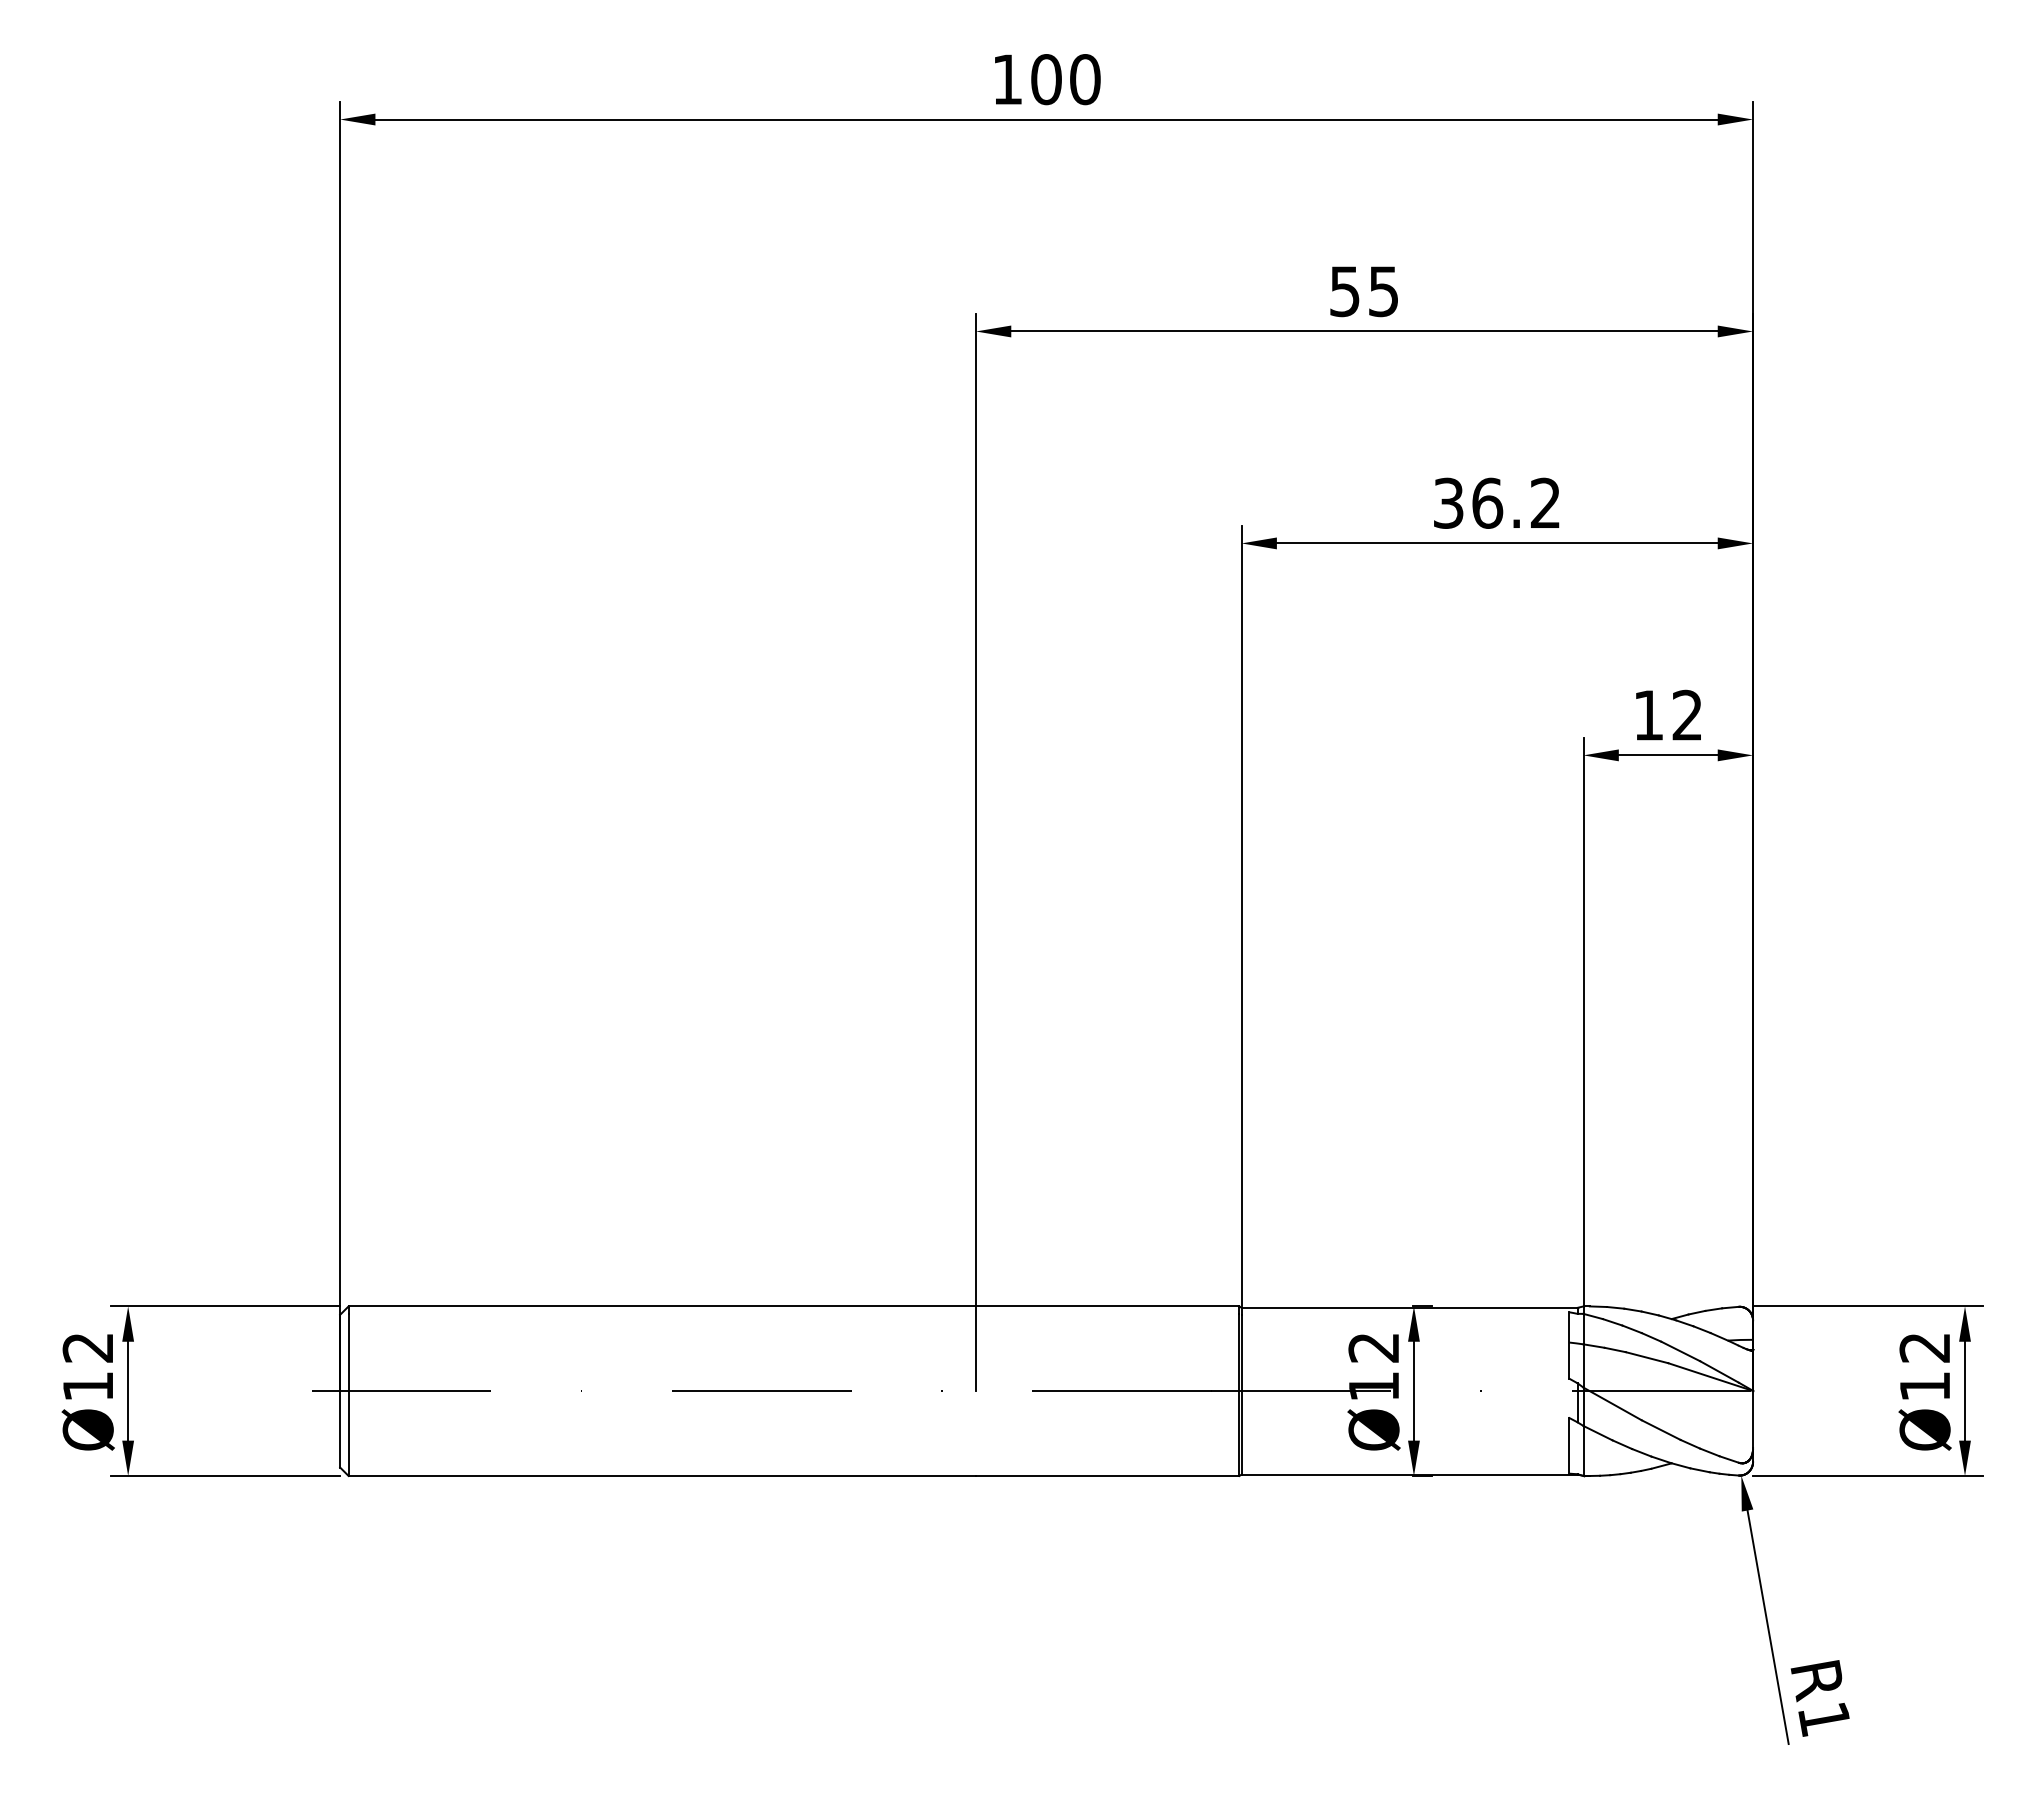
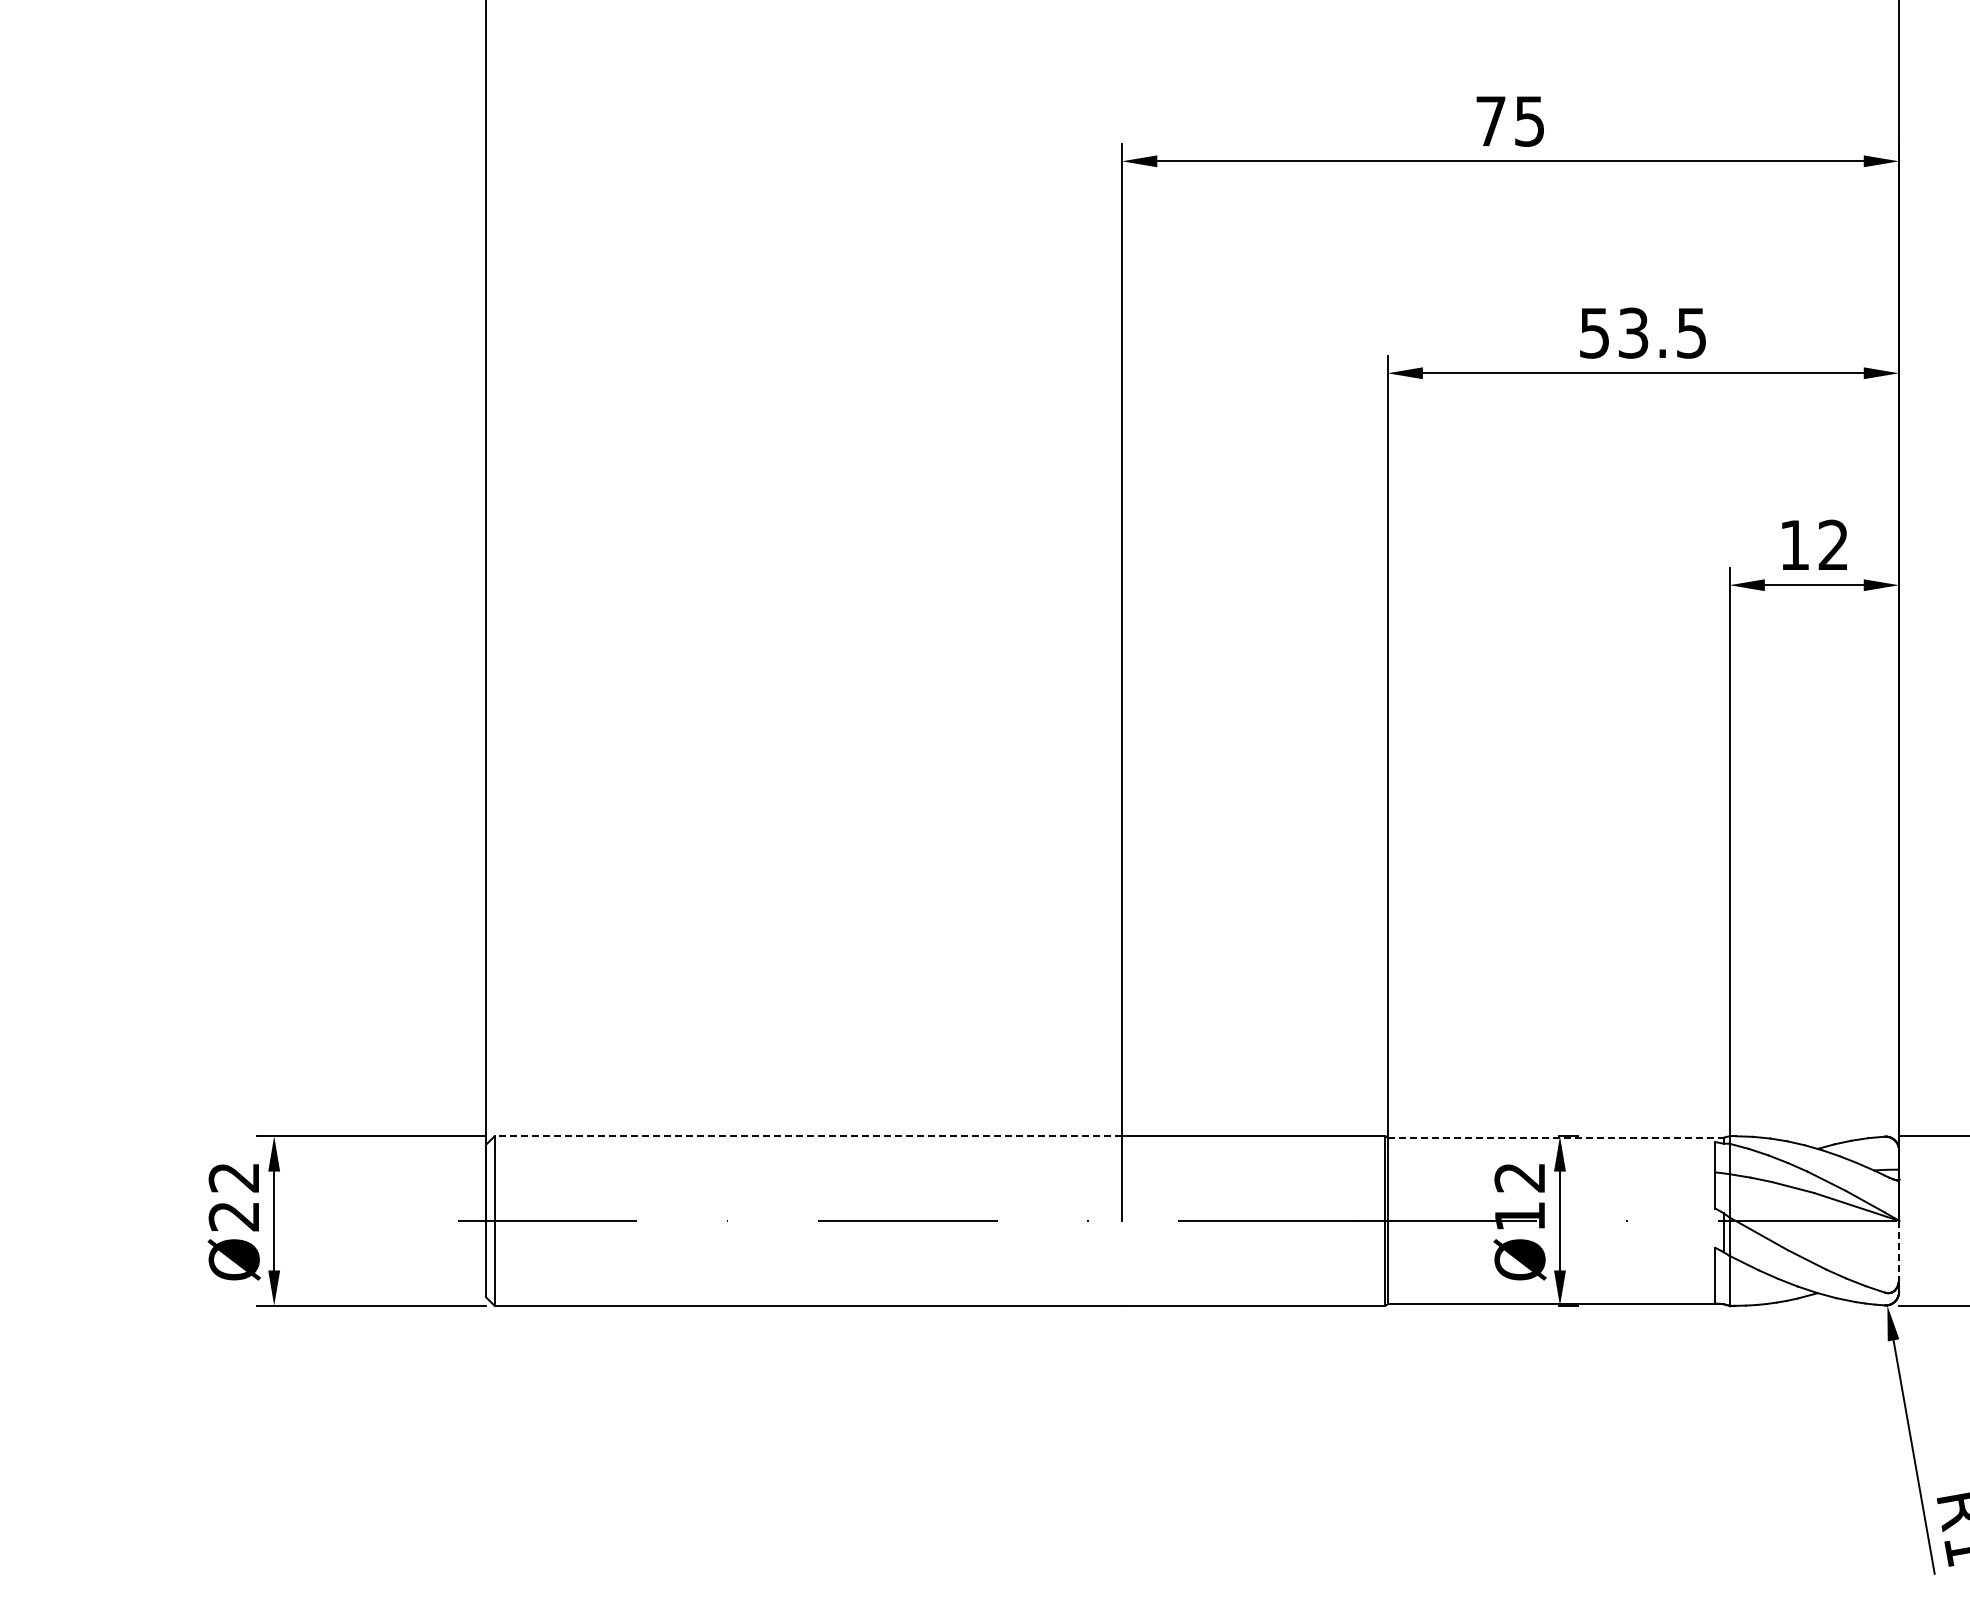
text: (1344, 291) -> (1490, 121), 55 -> 75
text: (1496, 502) -> (1642, 332), 36.2 -> 53.5
line: (662, 1306) -> (808, 1136), solid -> dashed
line: (1410, 1307) -> (1556, 1137), solid -> dashed
text: (87, 1386) -> (233, 1216), Ø12 -> Ø22
line: (1753, 1419) -> (1899, 1249), solid -> dashed

